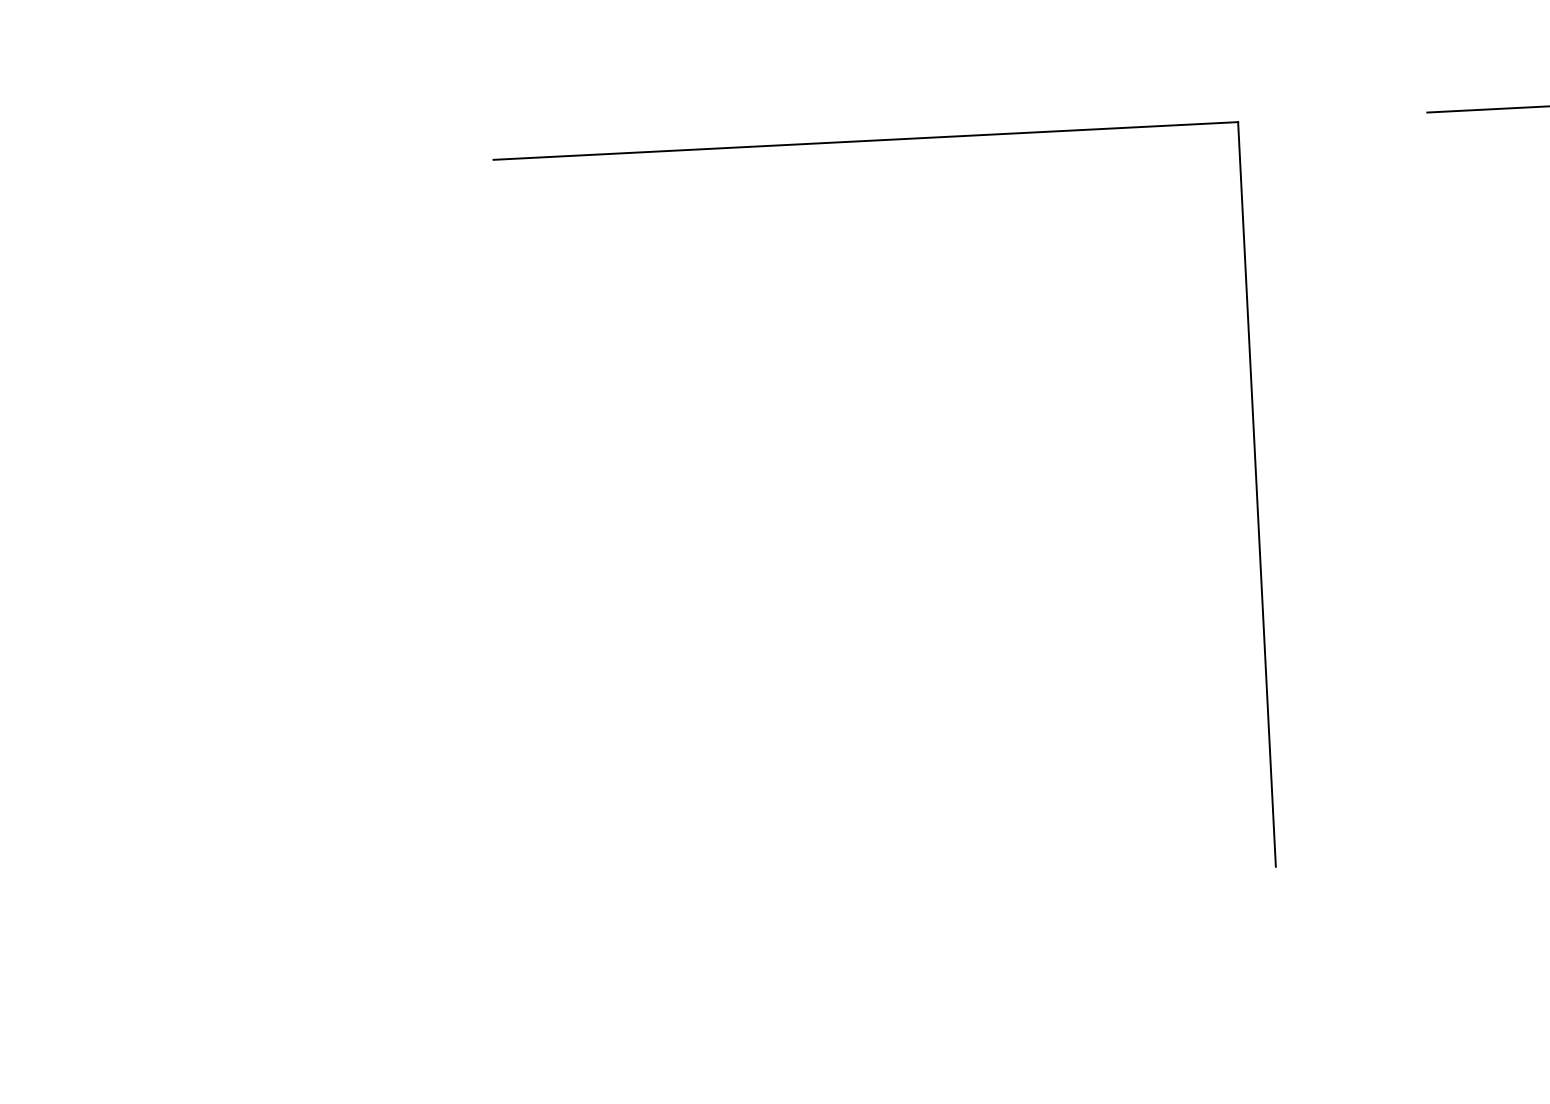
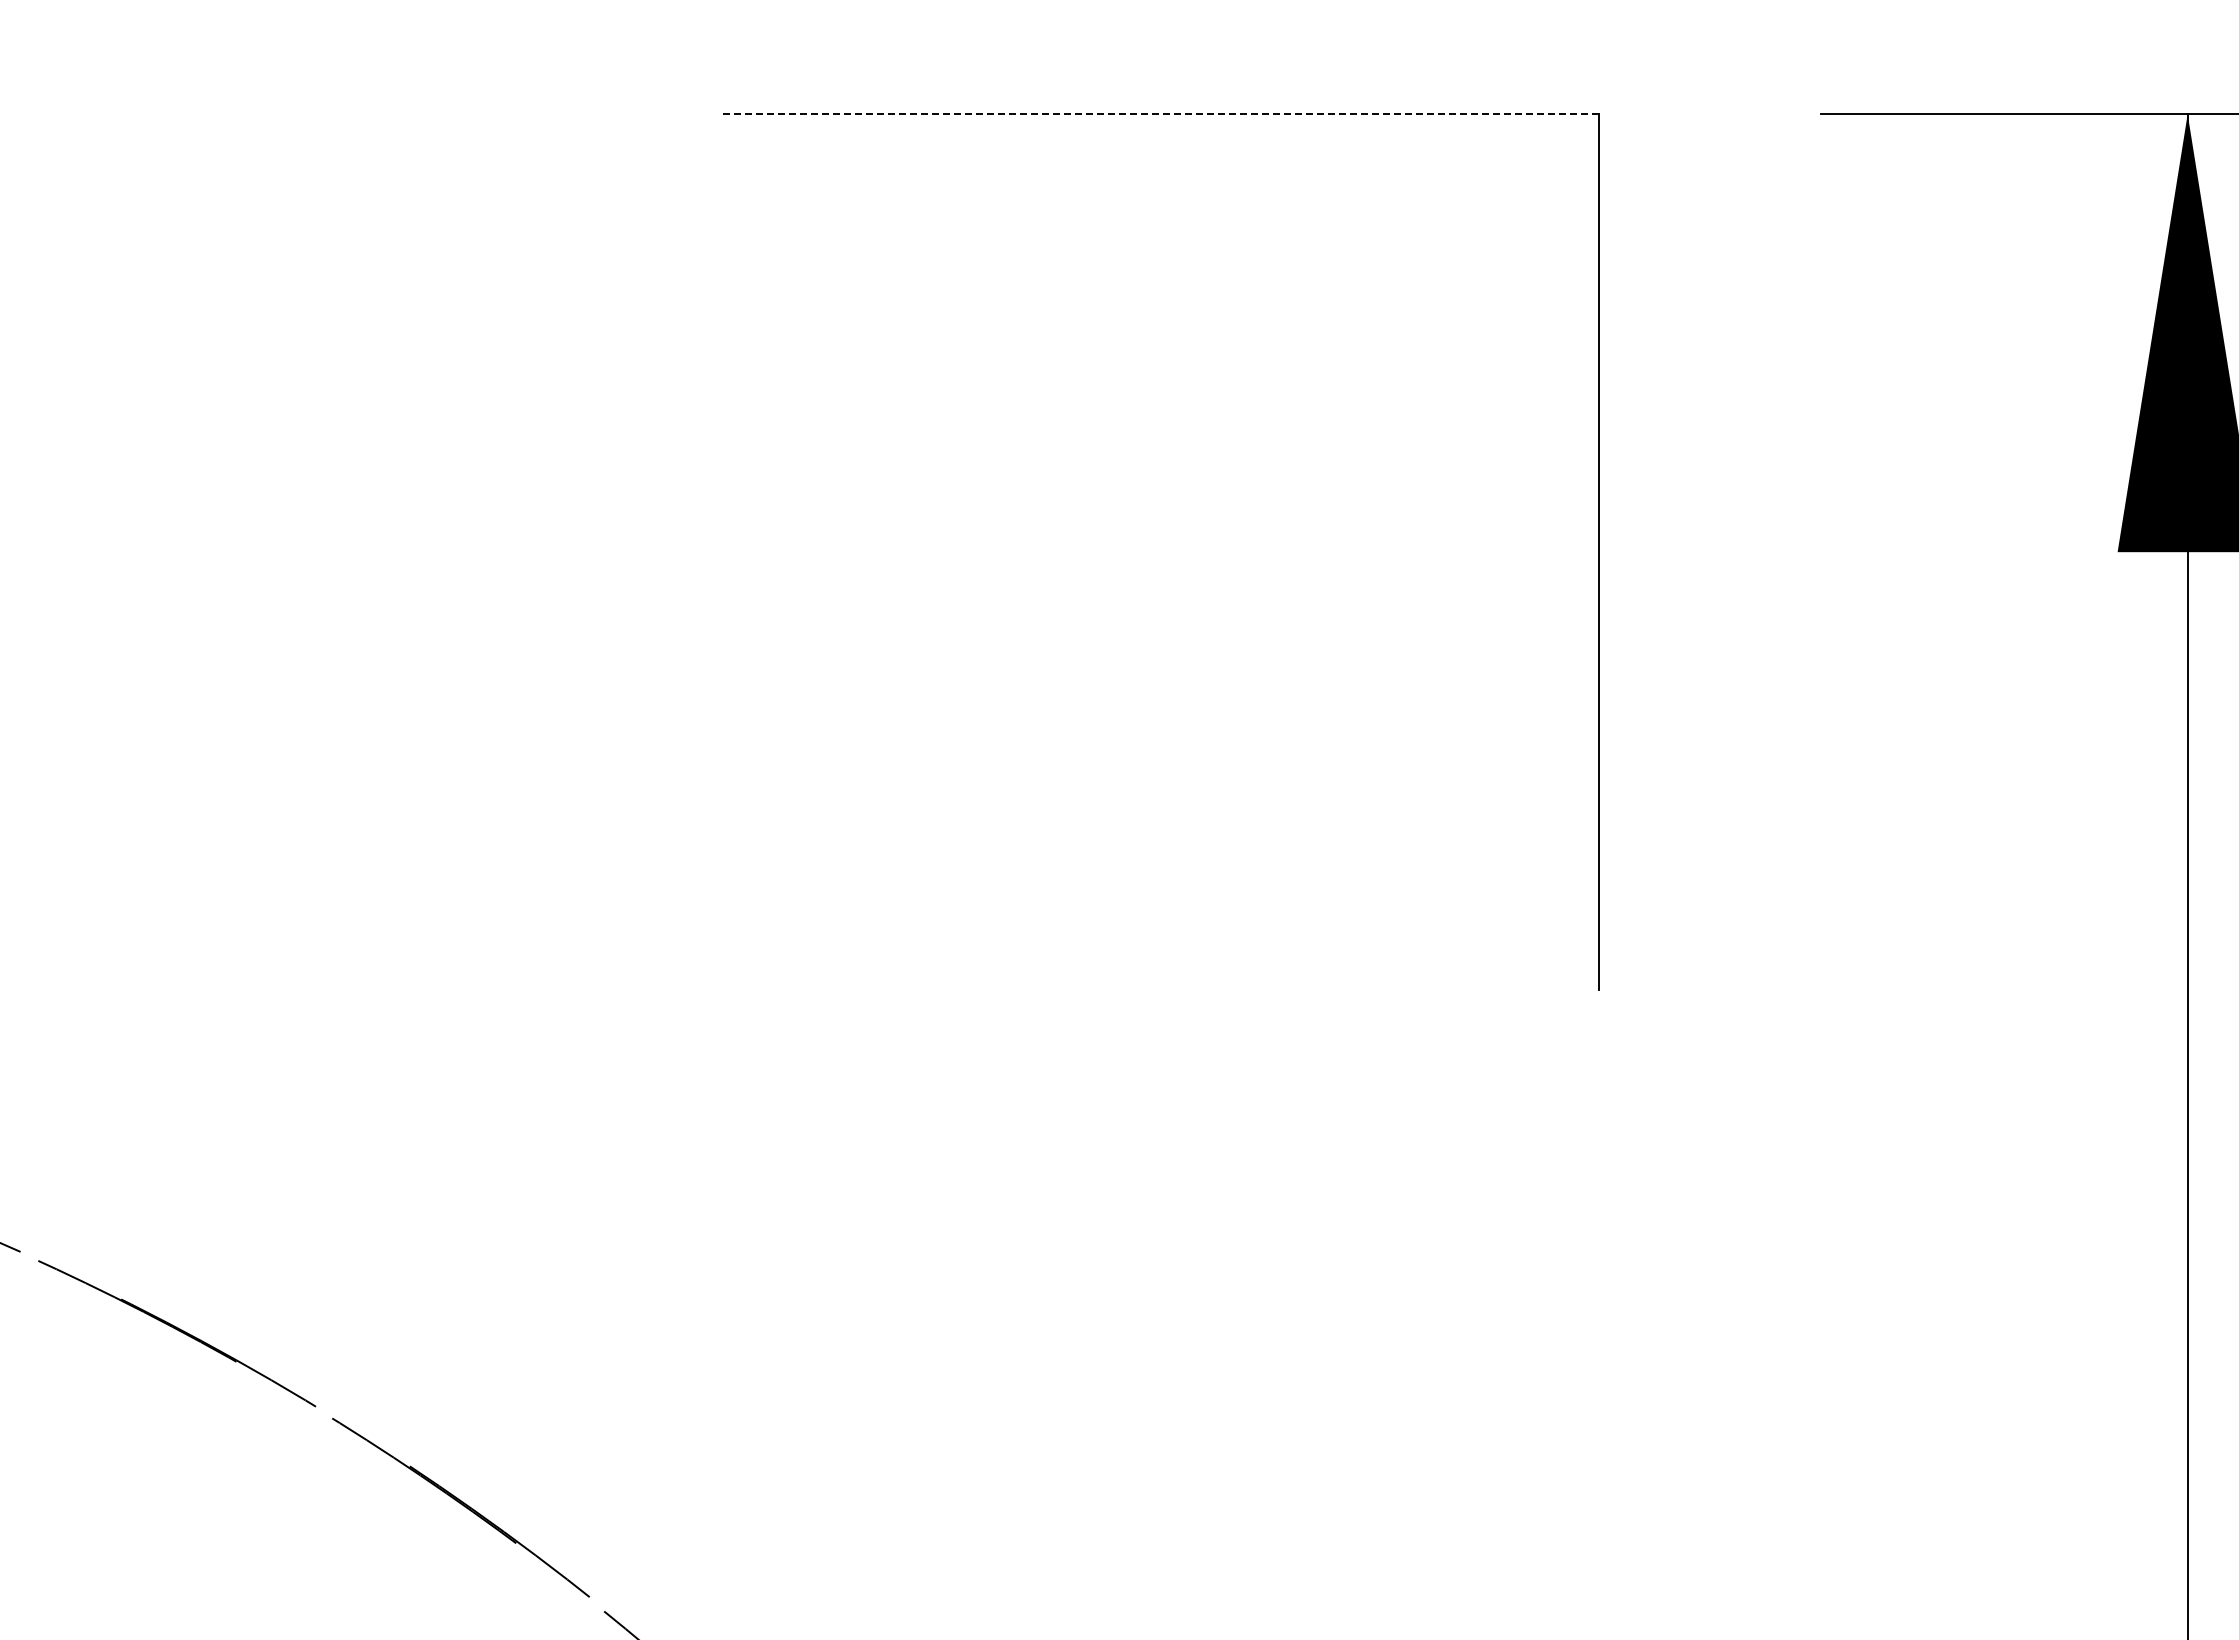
line: (865, 141) -> (1160, 114), solid -> dashed

